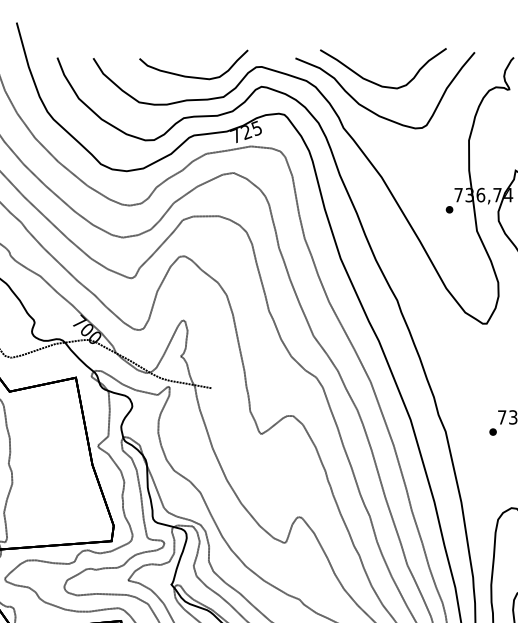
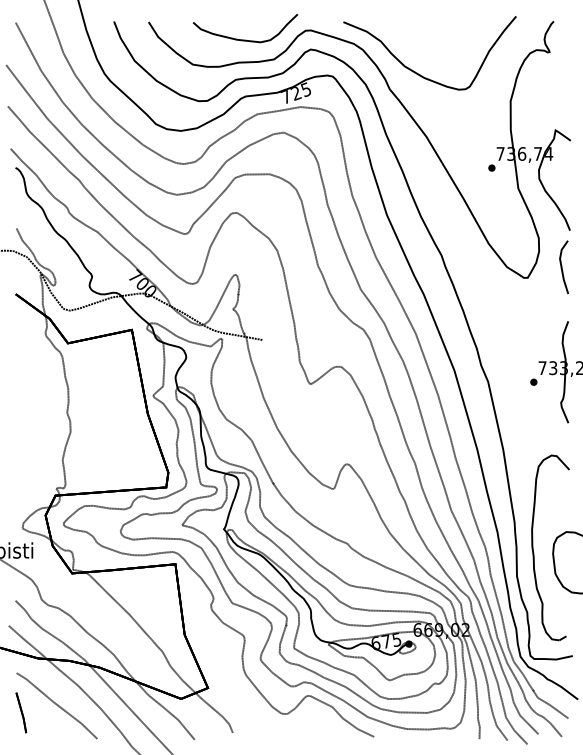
part: (378, 83) -> (423, 46), removed

